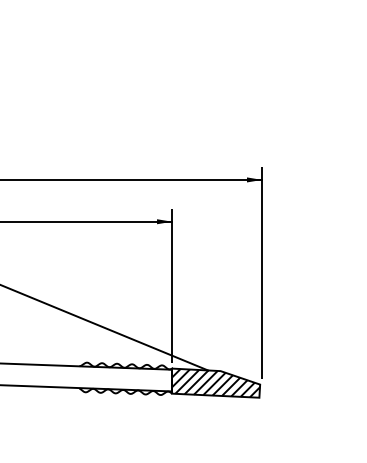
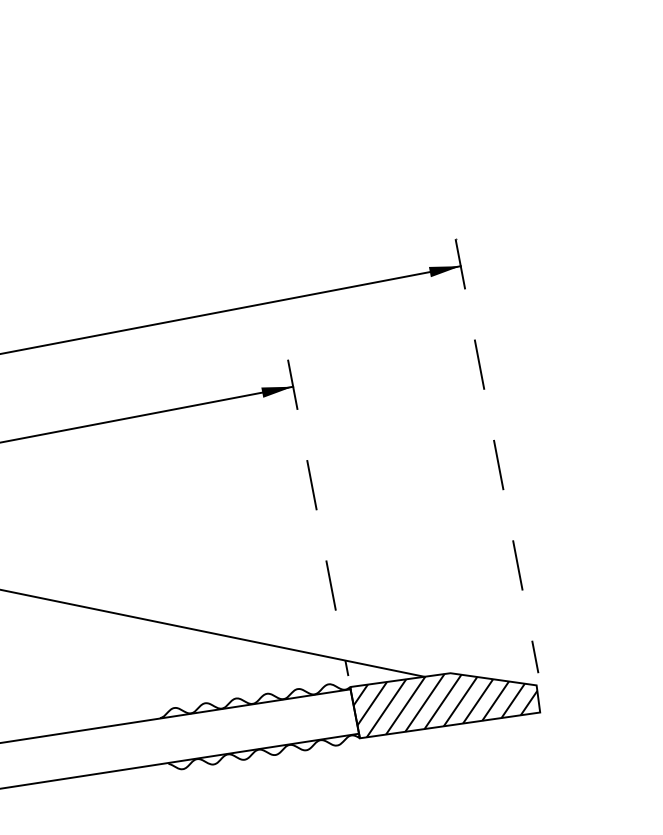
line: (262, 272) -> (497, 455), solid -> dashed
line: (172, 286) -> (319, 519), solid -> dashed

